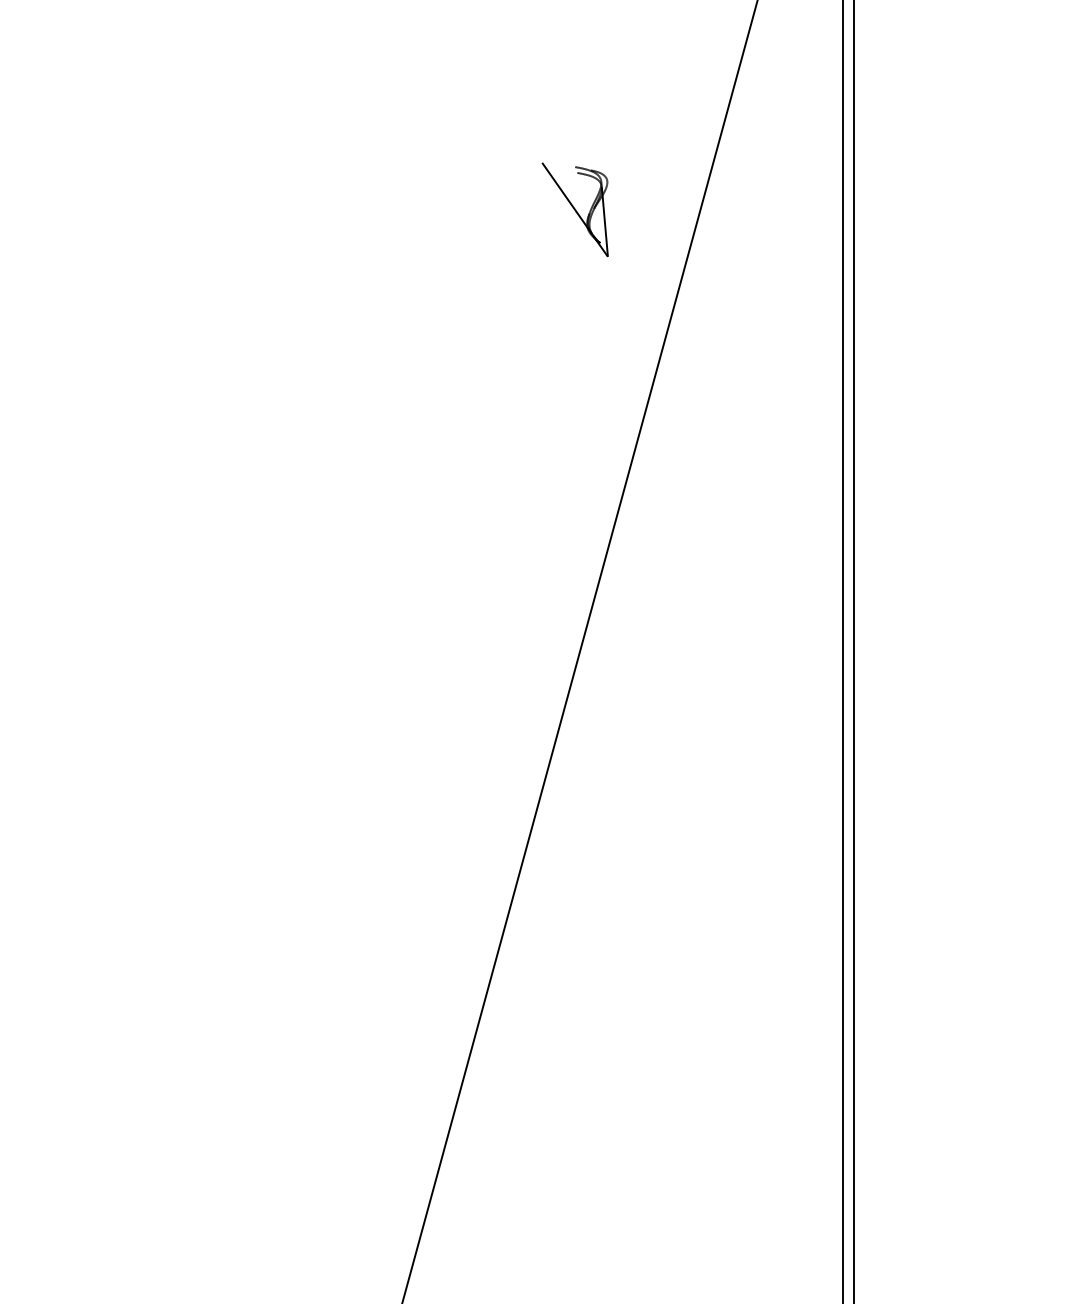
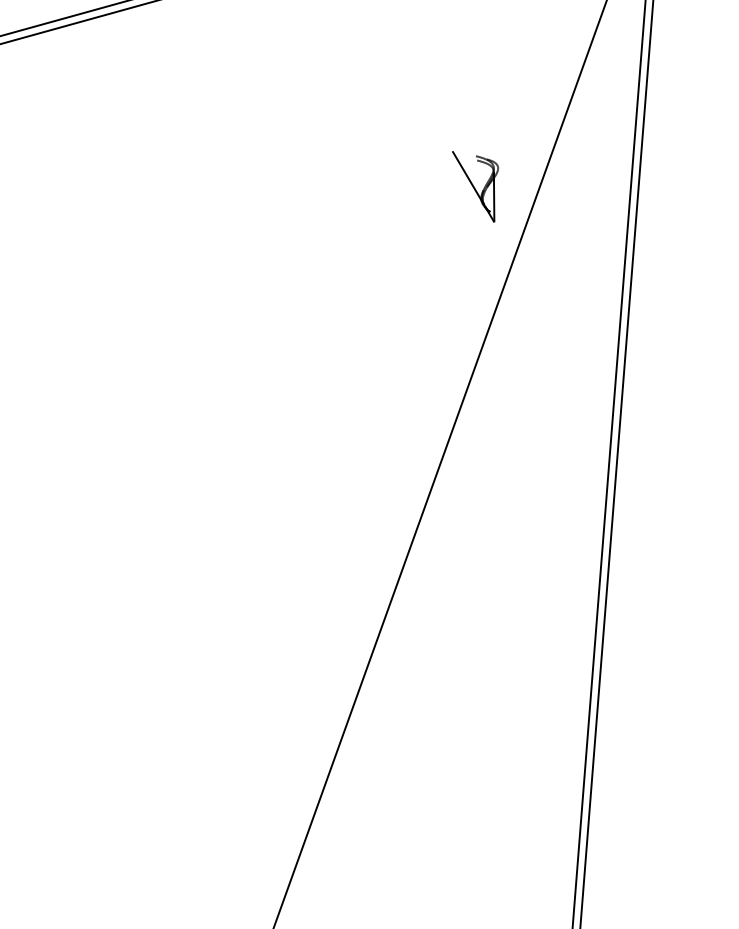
part: (574, 209) -> (473, 186), moved

